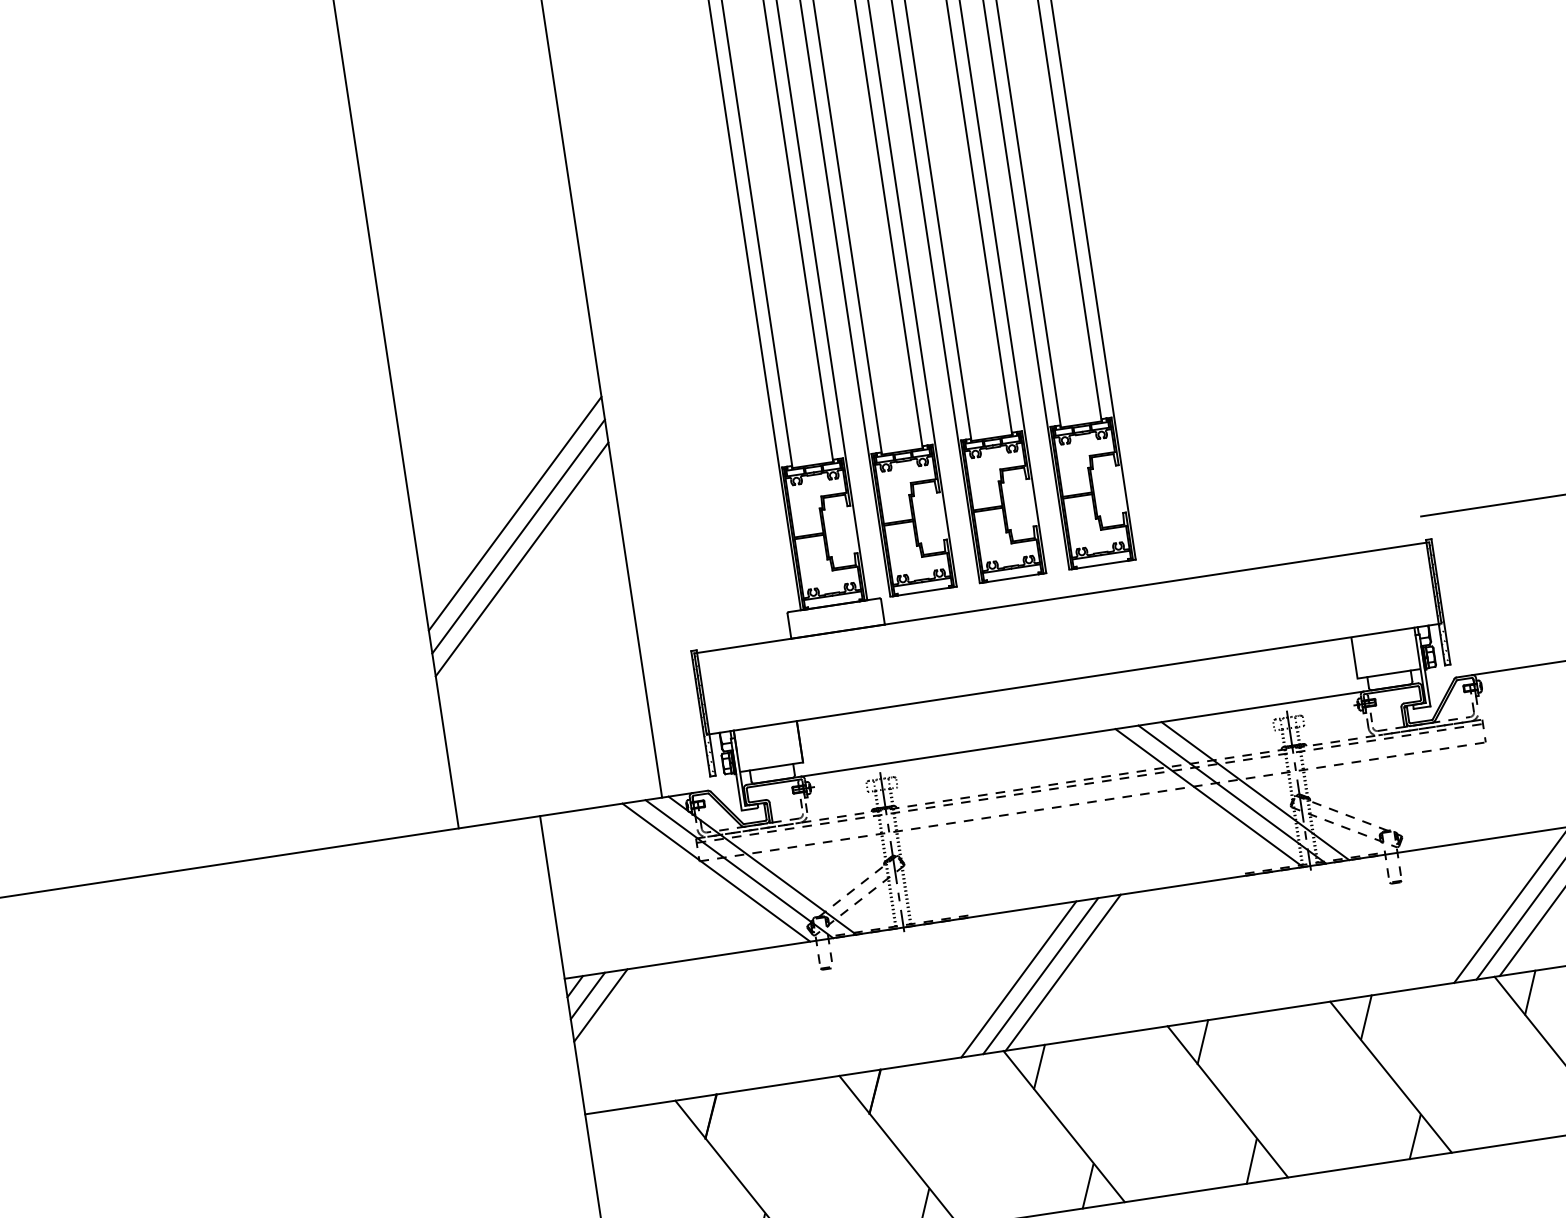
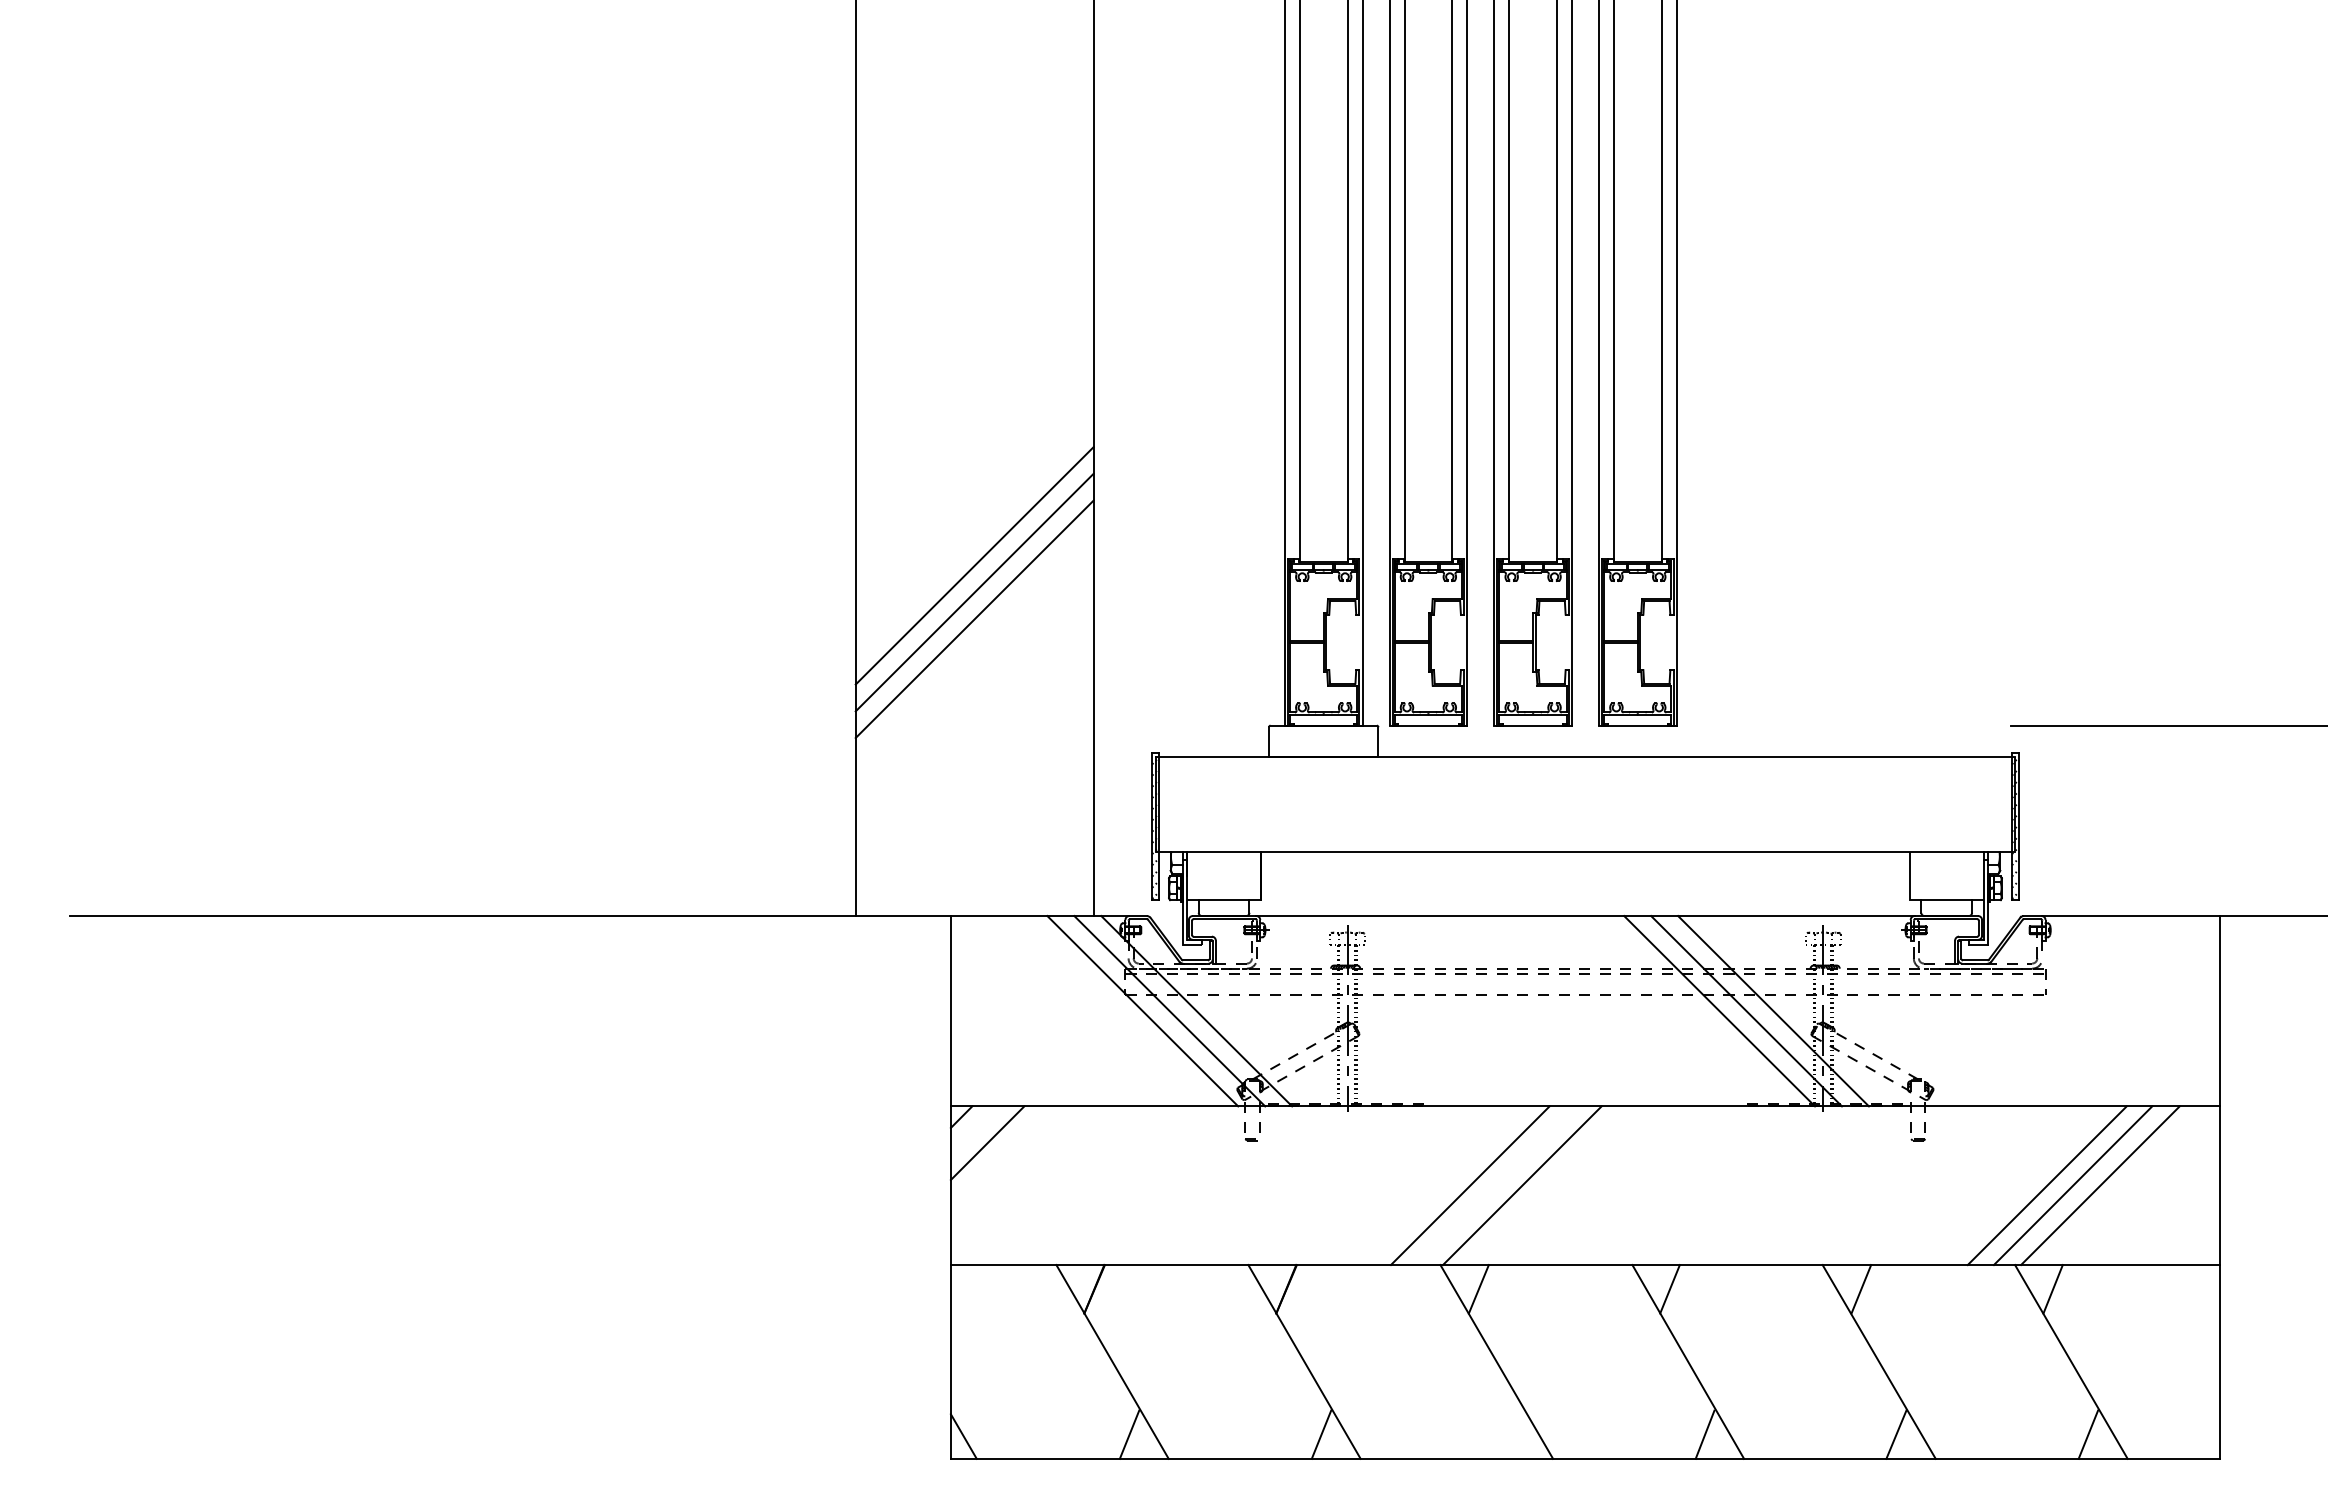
line: (1040, 976) -> (1495, 1185), removed
line: (587, 995) -> (974, 1129), removed
line: (1087, 1186) -> (1513, 1434), removed

